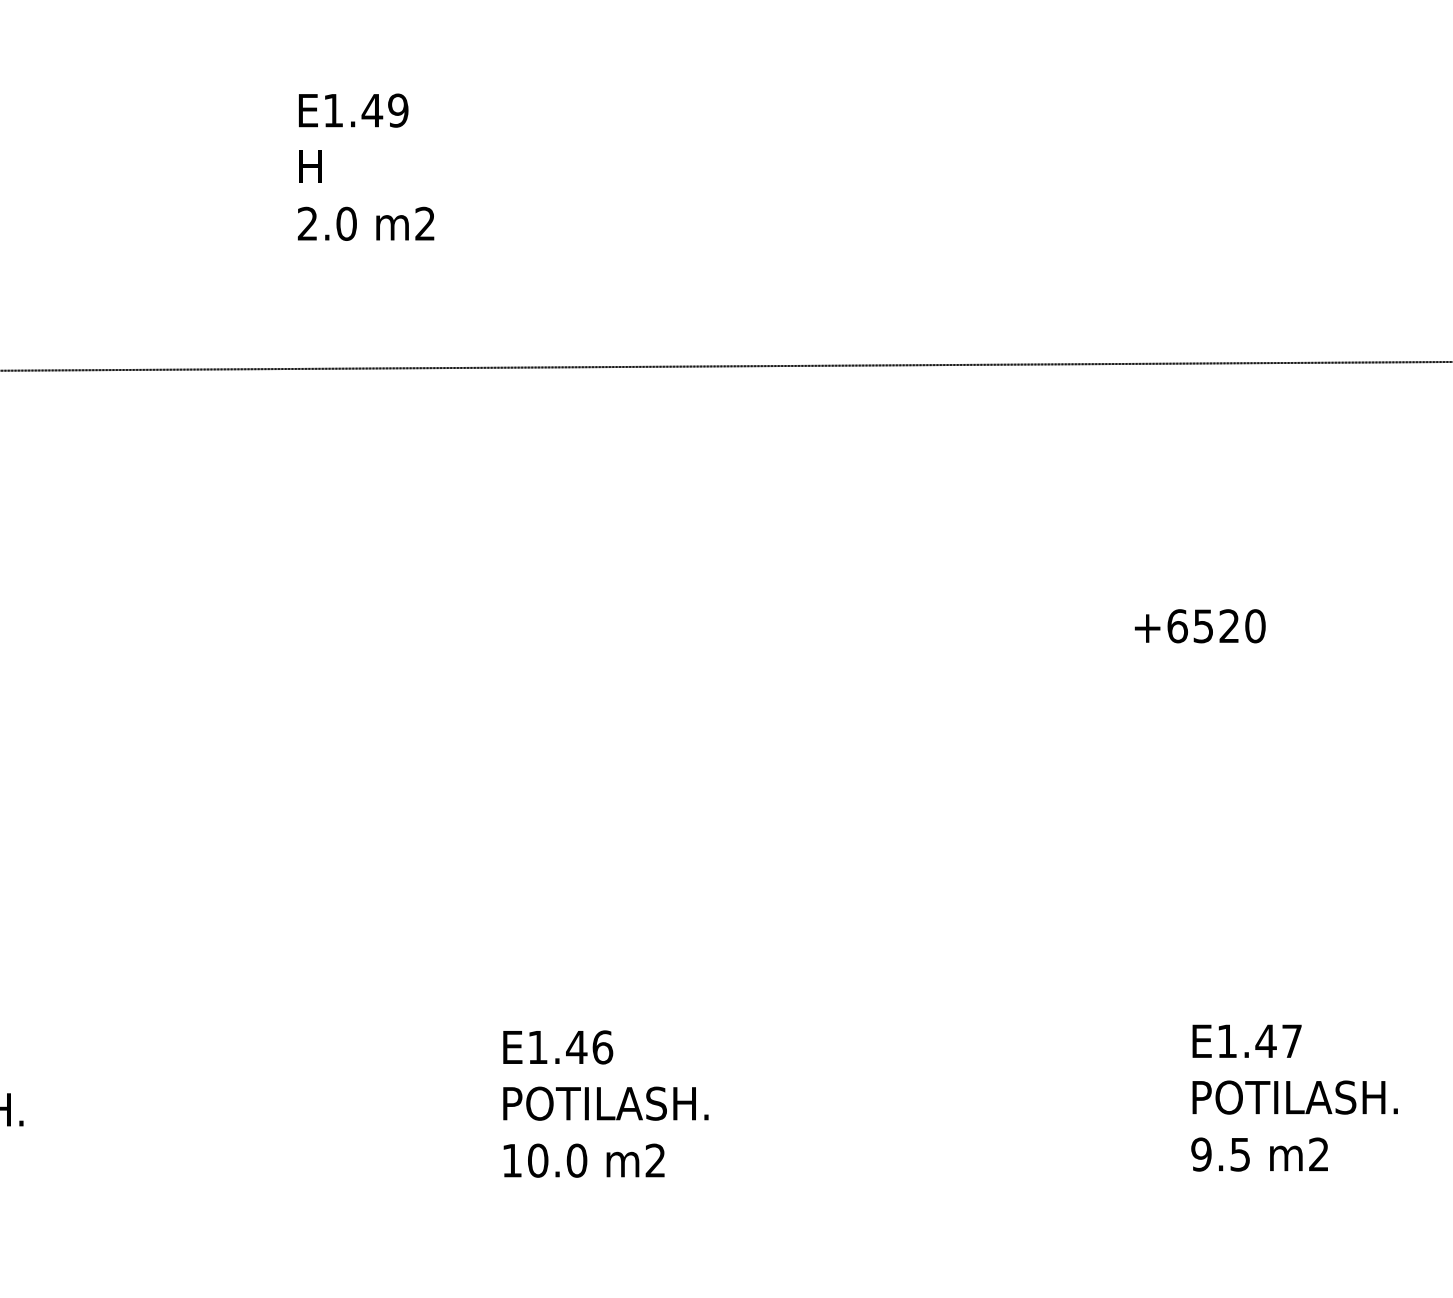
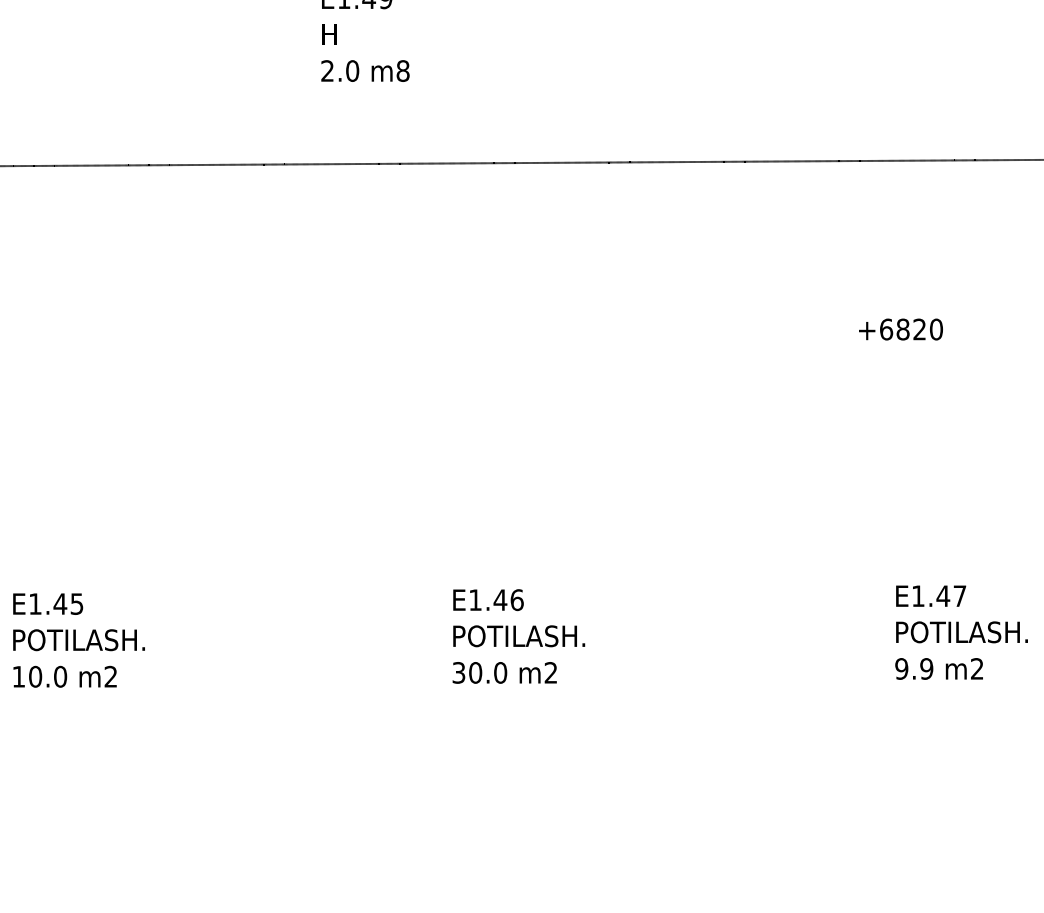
text: (424, 223) -> (402, 70), m2 -> m8
text: (1202, 626) -> (902, 329), +6520 -> +6820
text: (1239, 1153) -> (926, 668), 9.5 -> 9.9
text: (511, 1160) -> (458, 672), 10.0 -> 30.0

